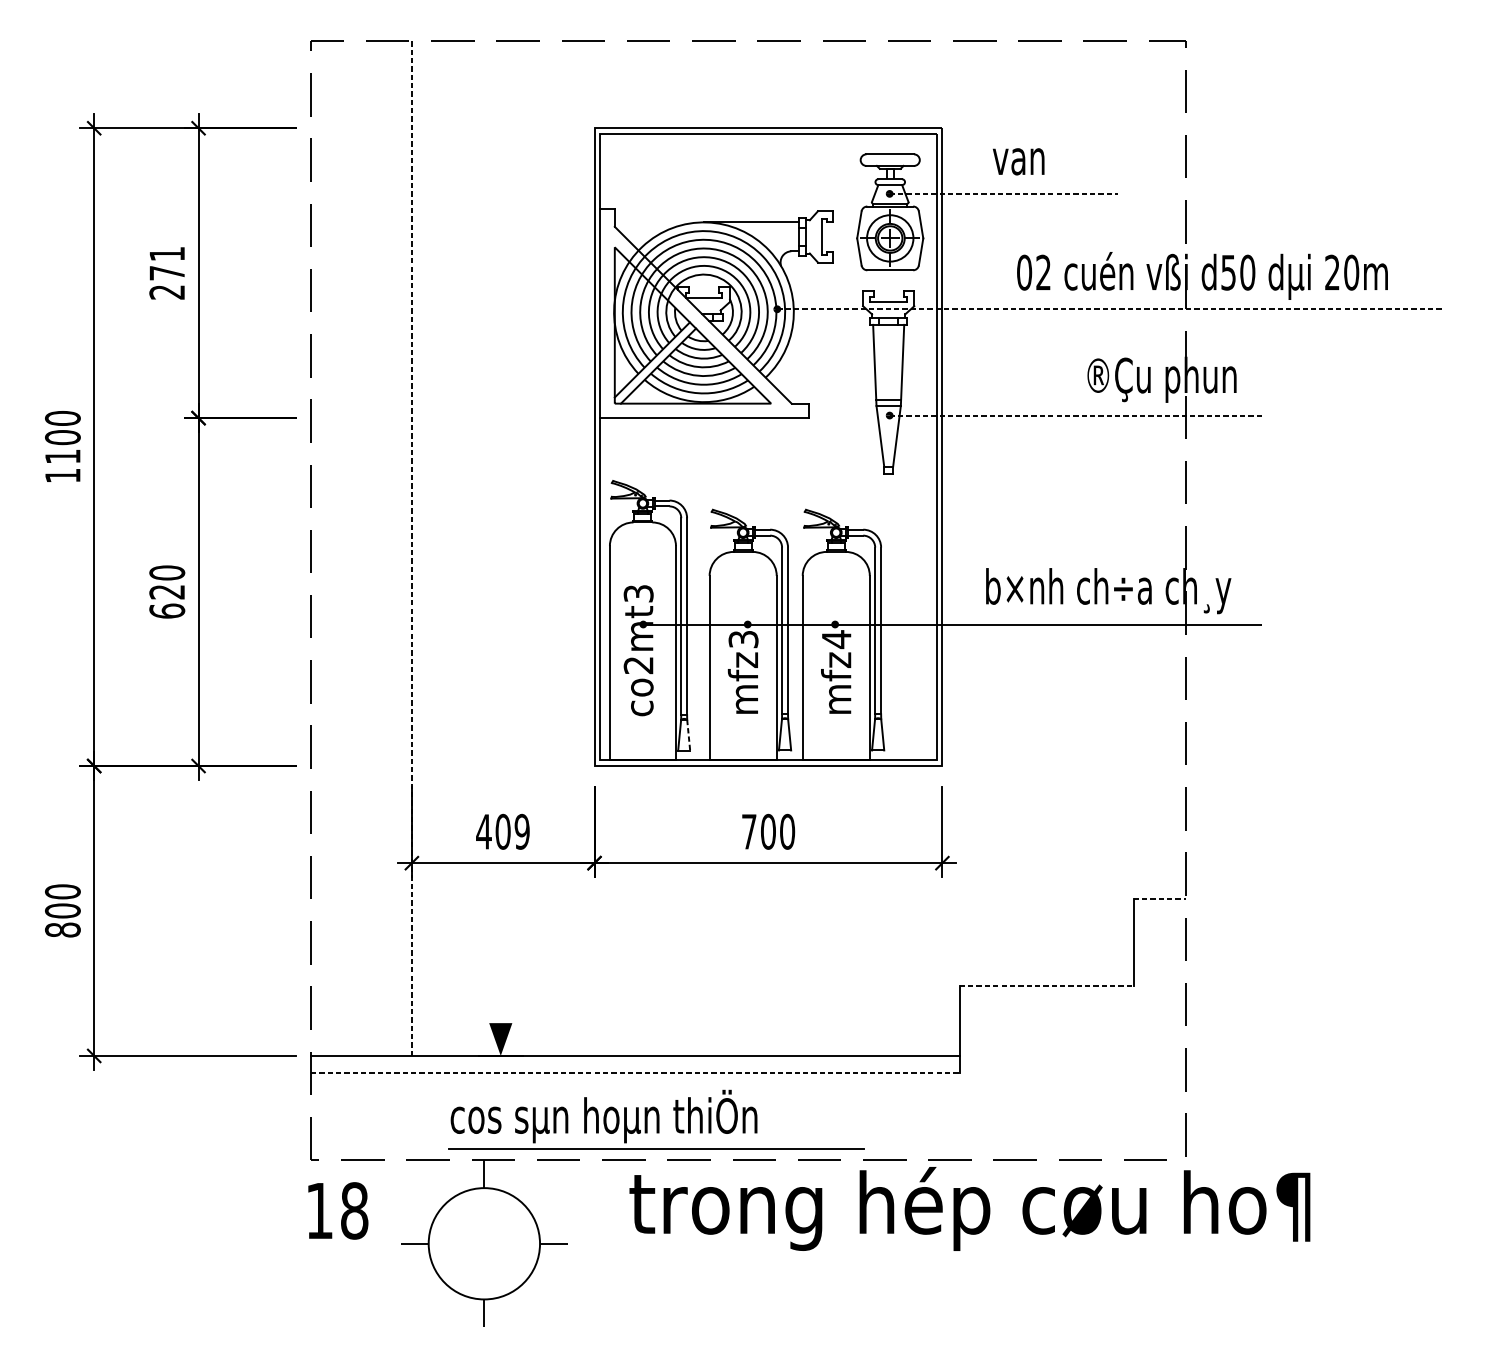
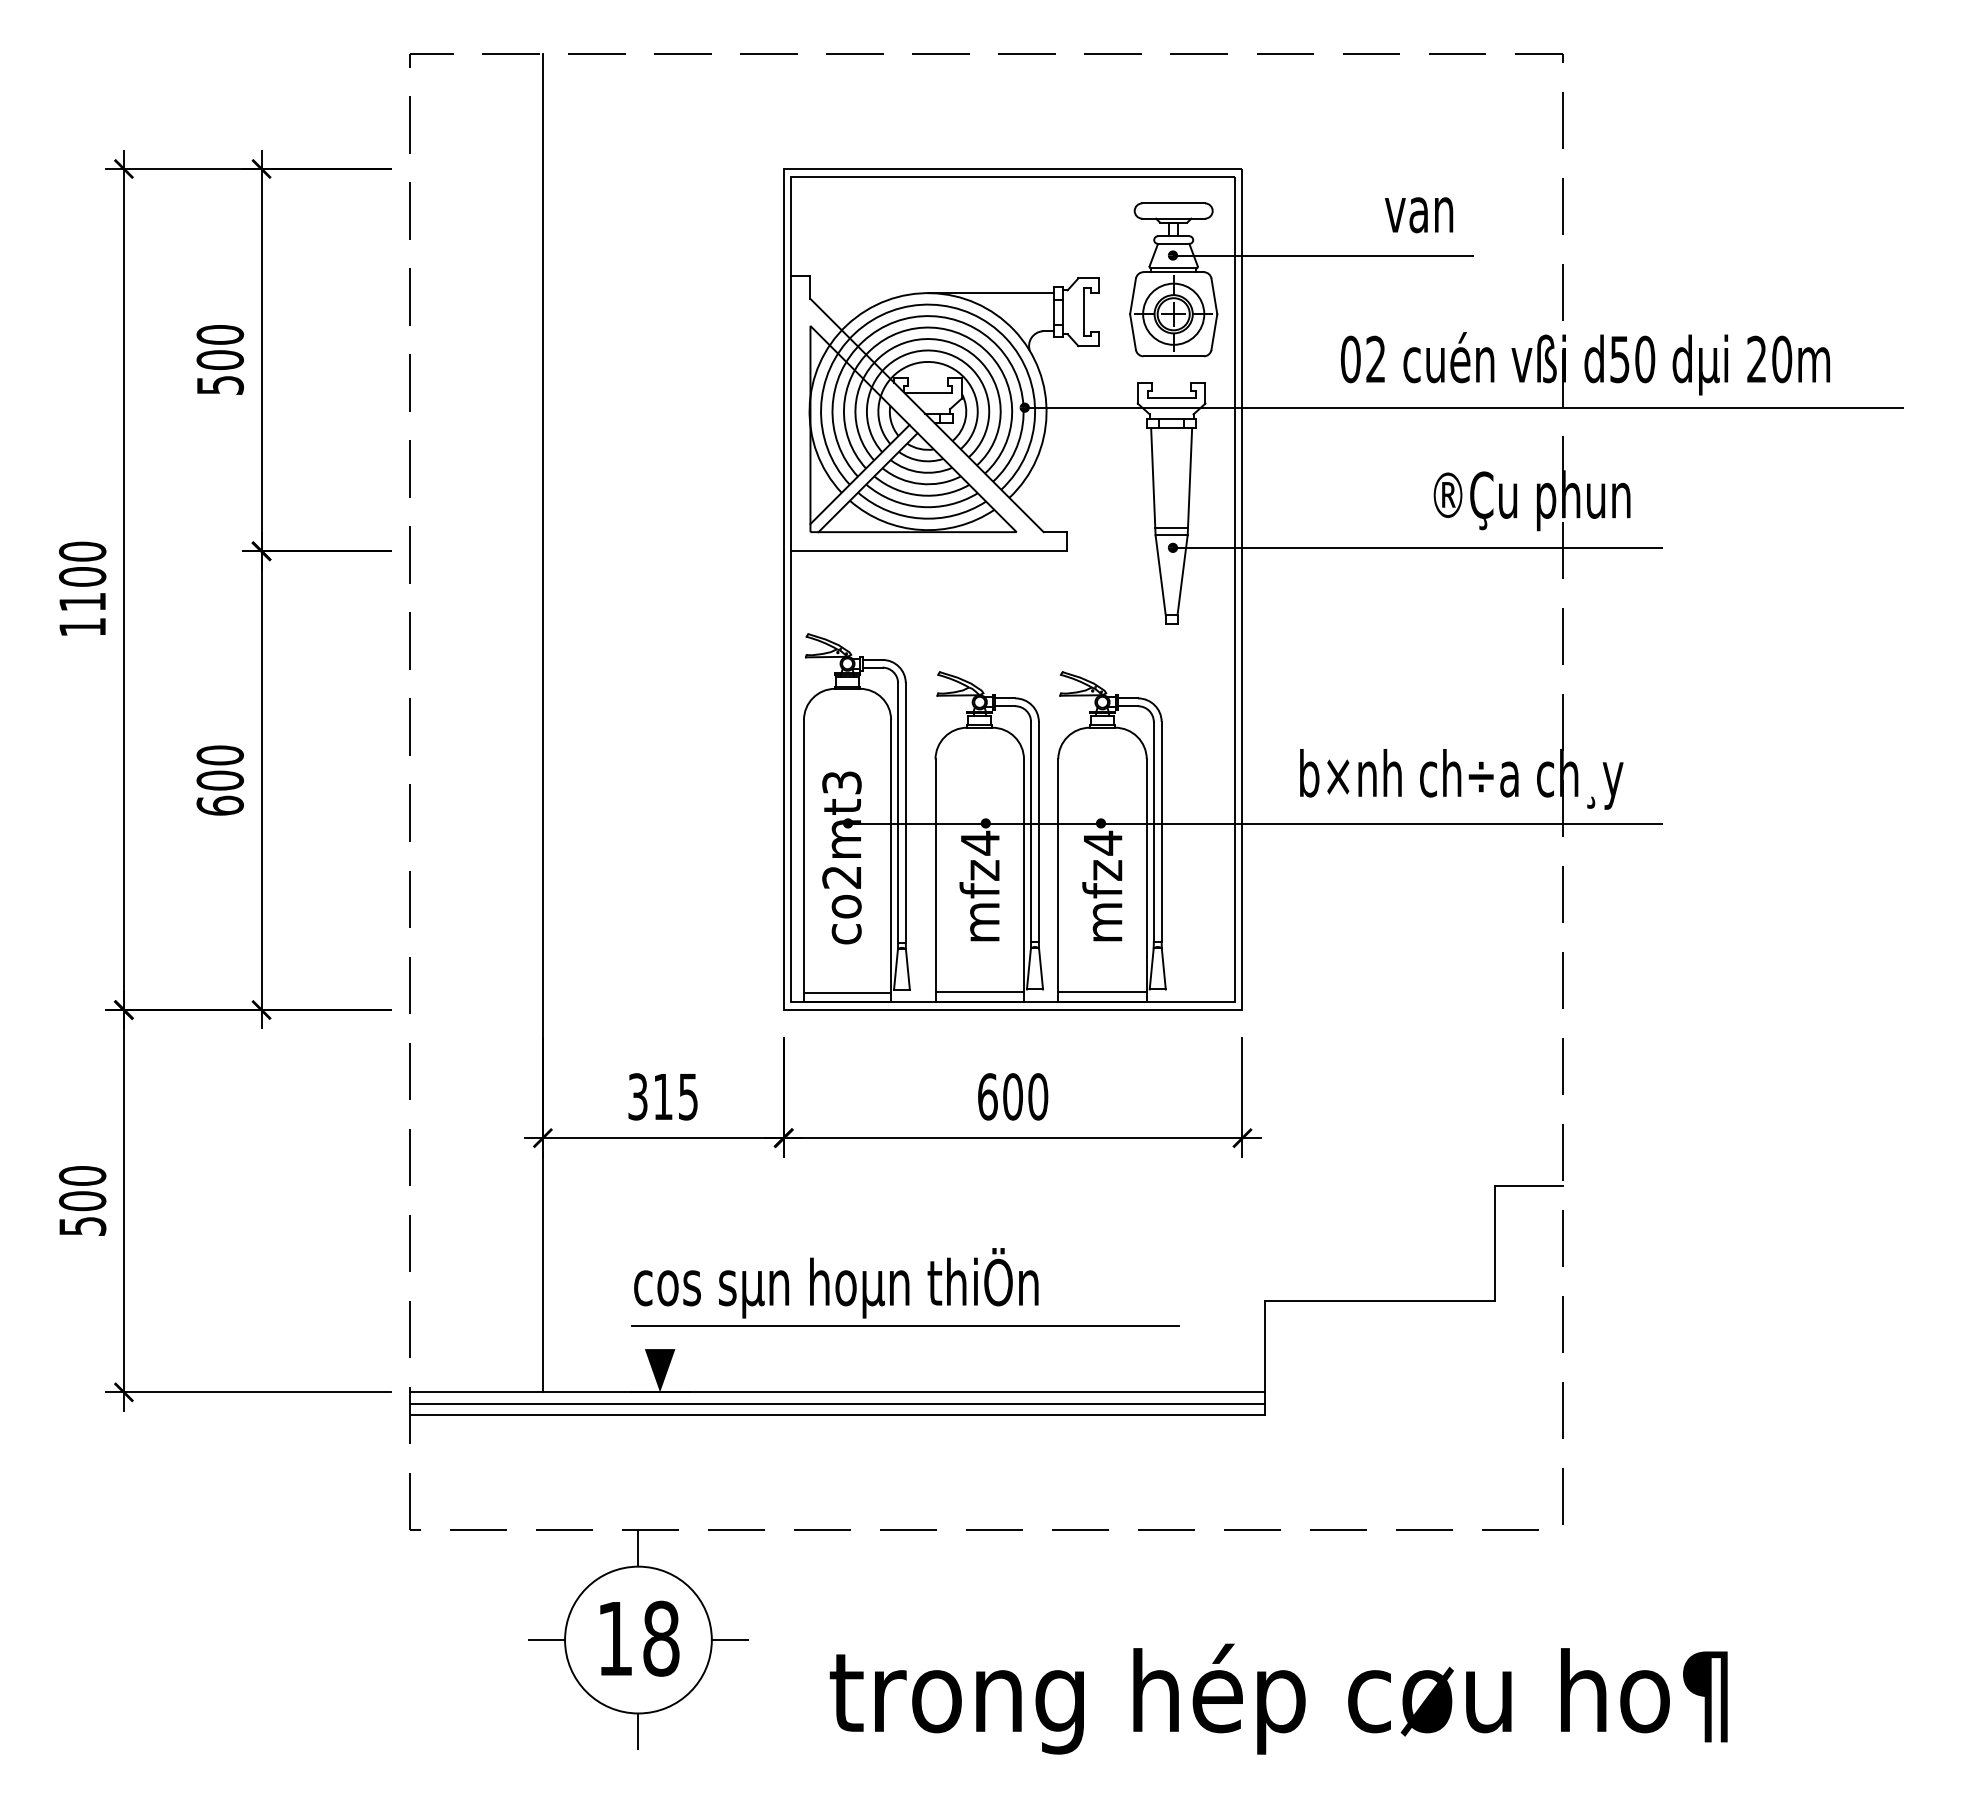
text: (1019, 162) -> (1419, 215), moved
line: (1003, 193) -> (1323, 255), dashed -> solid
text: (166, 272) -> (219, 359), 271 -> 500
line: (1110, 309) -> (1464, 407), dashed -> solid
line: (1075, 415) -> (1418, 547), dashed -> solid
line: (411, 548) -> (542, 723), dashed -> solid
text: (166, 591) -> (219, 780), 620 -> 600
text: (743, 638) -> (980, 842), mfz3 -> mfz4
line: (688, 735) -> (907, 969), dashed -> solid
line: (642, 752) -> (847, 992), added
line: (742, 752) -> (979, 992), added
line: (836, 752) -> (1102, 992), added
text: (502, 831) -> (662, 1096), 409 -> 315
text: (749, 831) -> (987, 1096), 700 -> 600
line: (1160, 899) -> (1529, 1185), dashed -> solid
text: (62, 930) -> (82, 1226), 800 -> 500
line: (1047, 986) -> (1380, 1300), dashed -> solid
line: (635, 1064) -> (837, 1403), added
line: (635, 1073) -> (837, 1415), dashed -> solid
part: (656, 1119) -> (905, 1287), moved
text: (969, 1208) -> (1278, 1698), moved
text: (338, 1210) -> (639, 1638), moved

